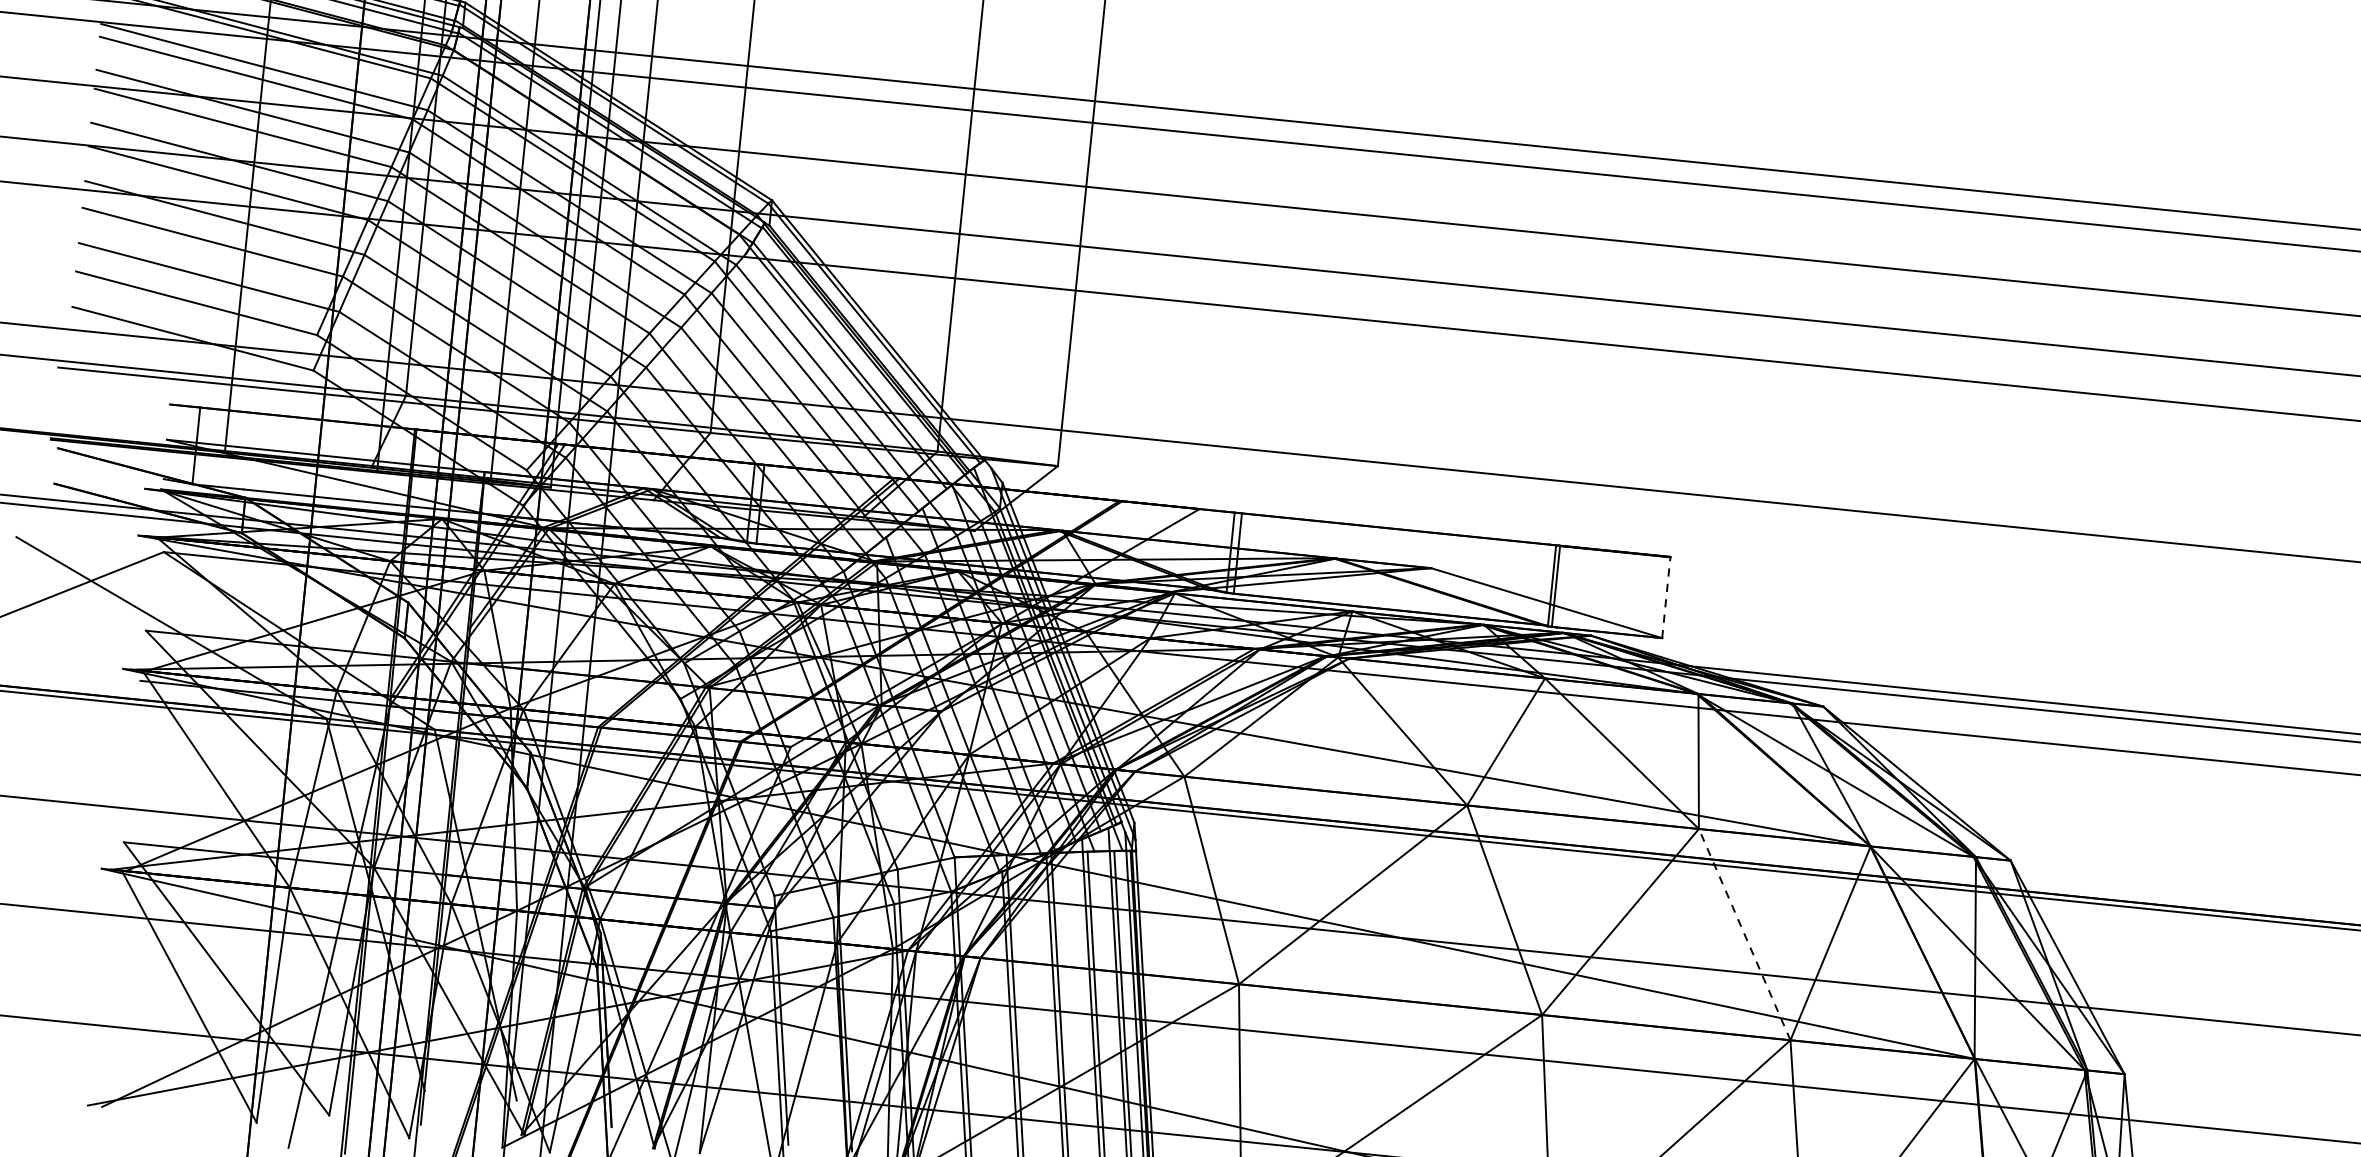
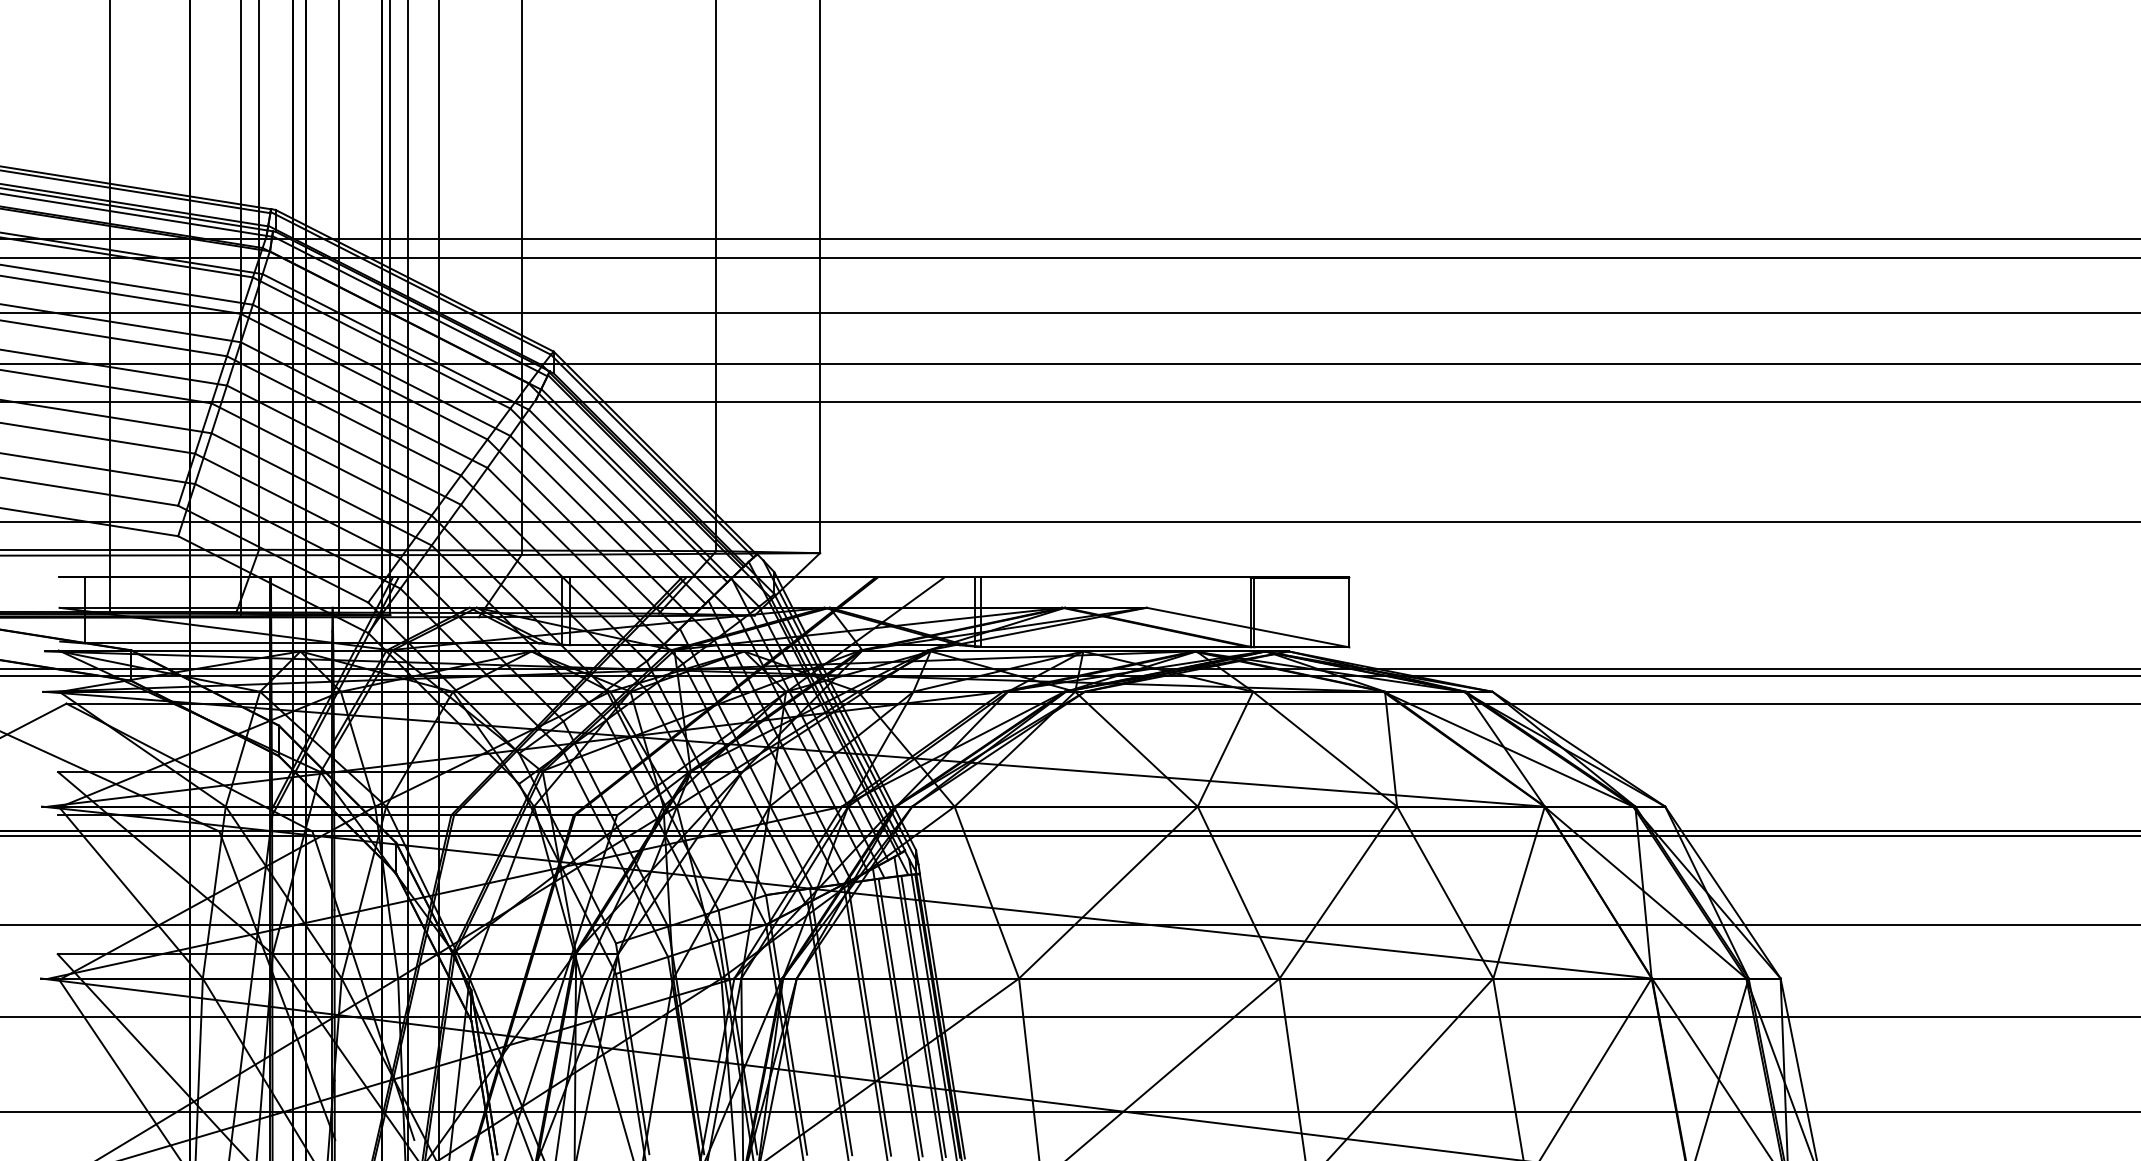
line: (1666, 597) -> (1349, 612), dashed -> solid
line: (1743, 934) -> (1444, 892), dashed -> solid

